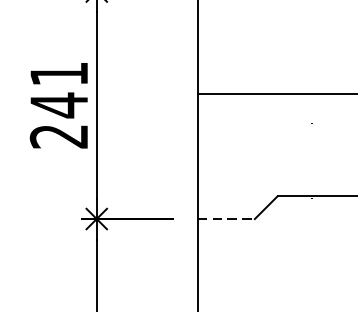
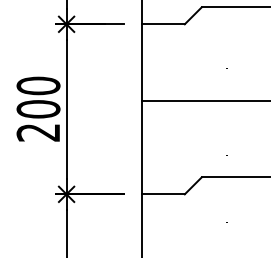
text: (59, 89) -> (38, 97), 241 -> 200
line: (227, 219) -> (164, 194), dashed -> solid

